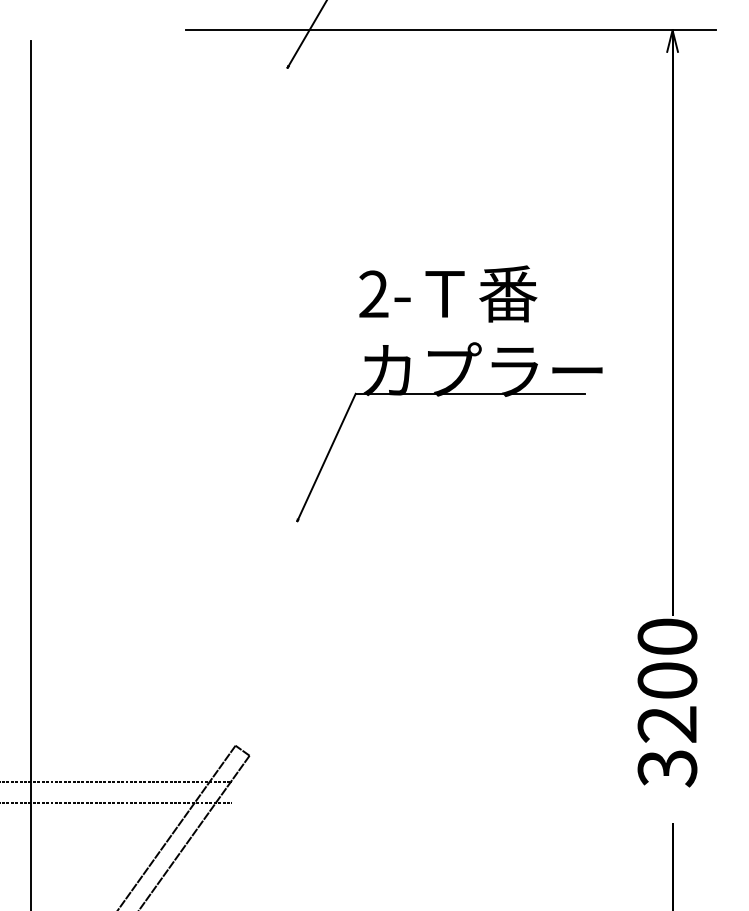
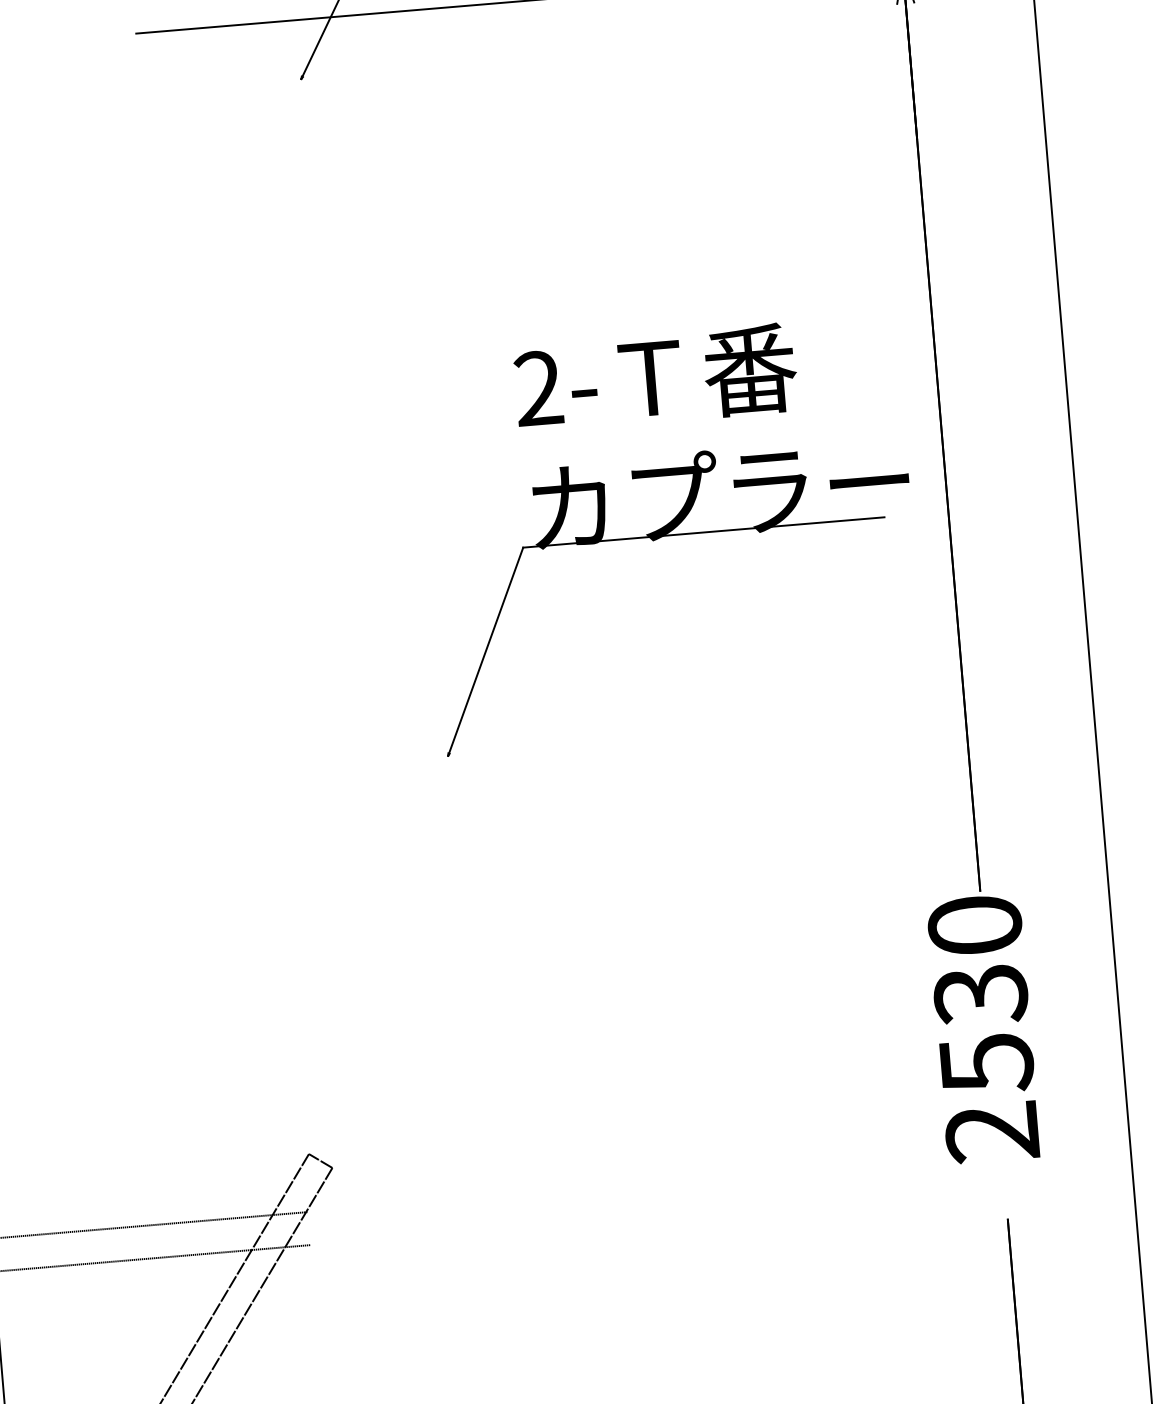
part: (449, 393) -> (670, 534), moved
text: (667, 724) -> (986, 1063), 3200 -> 2530

